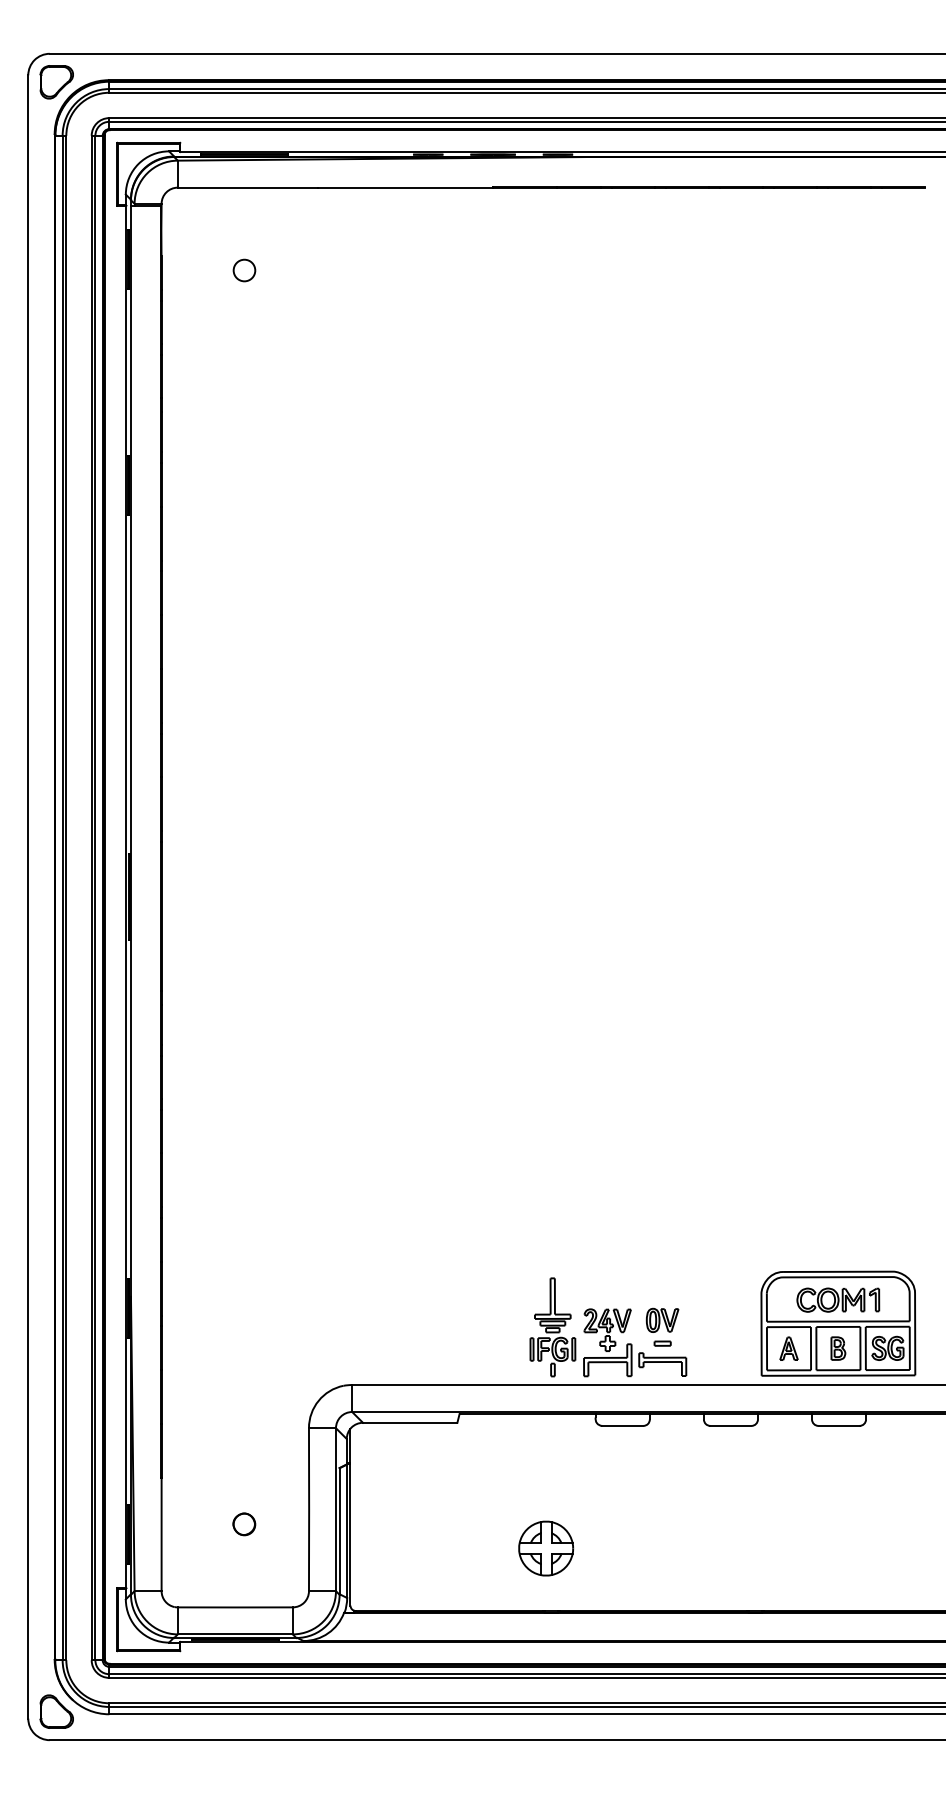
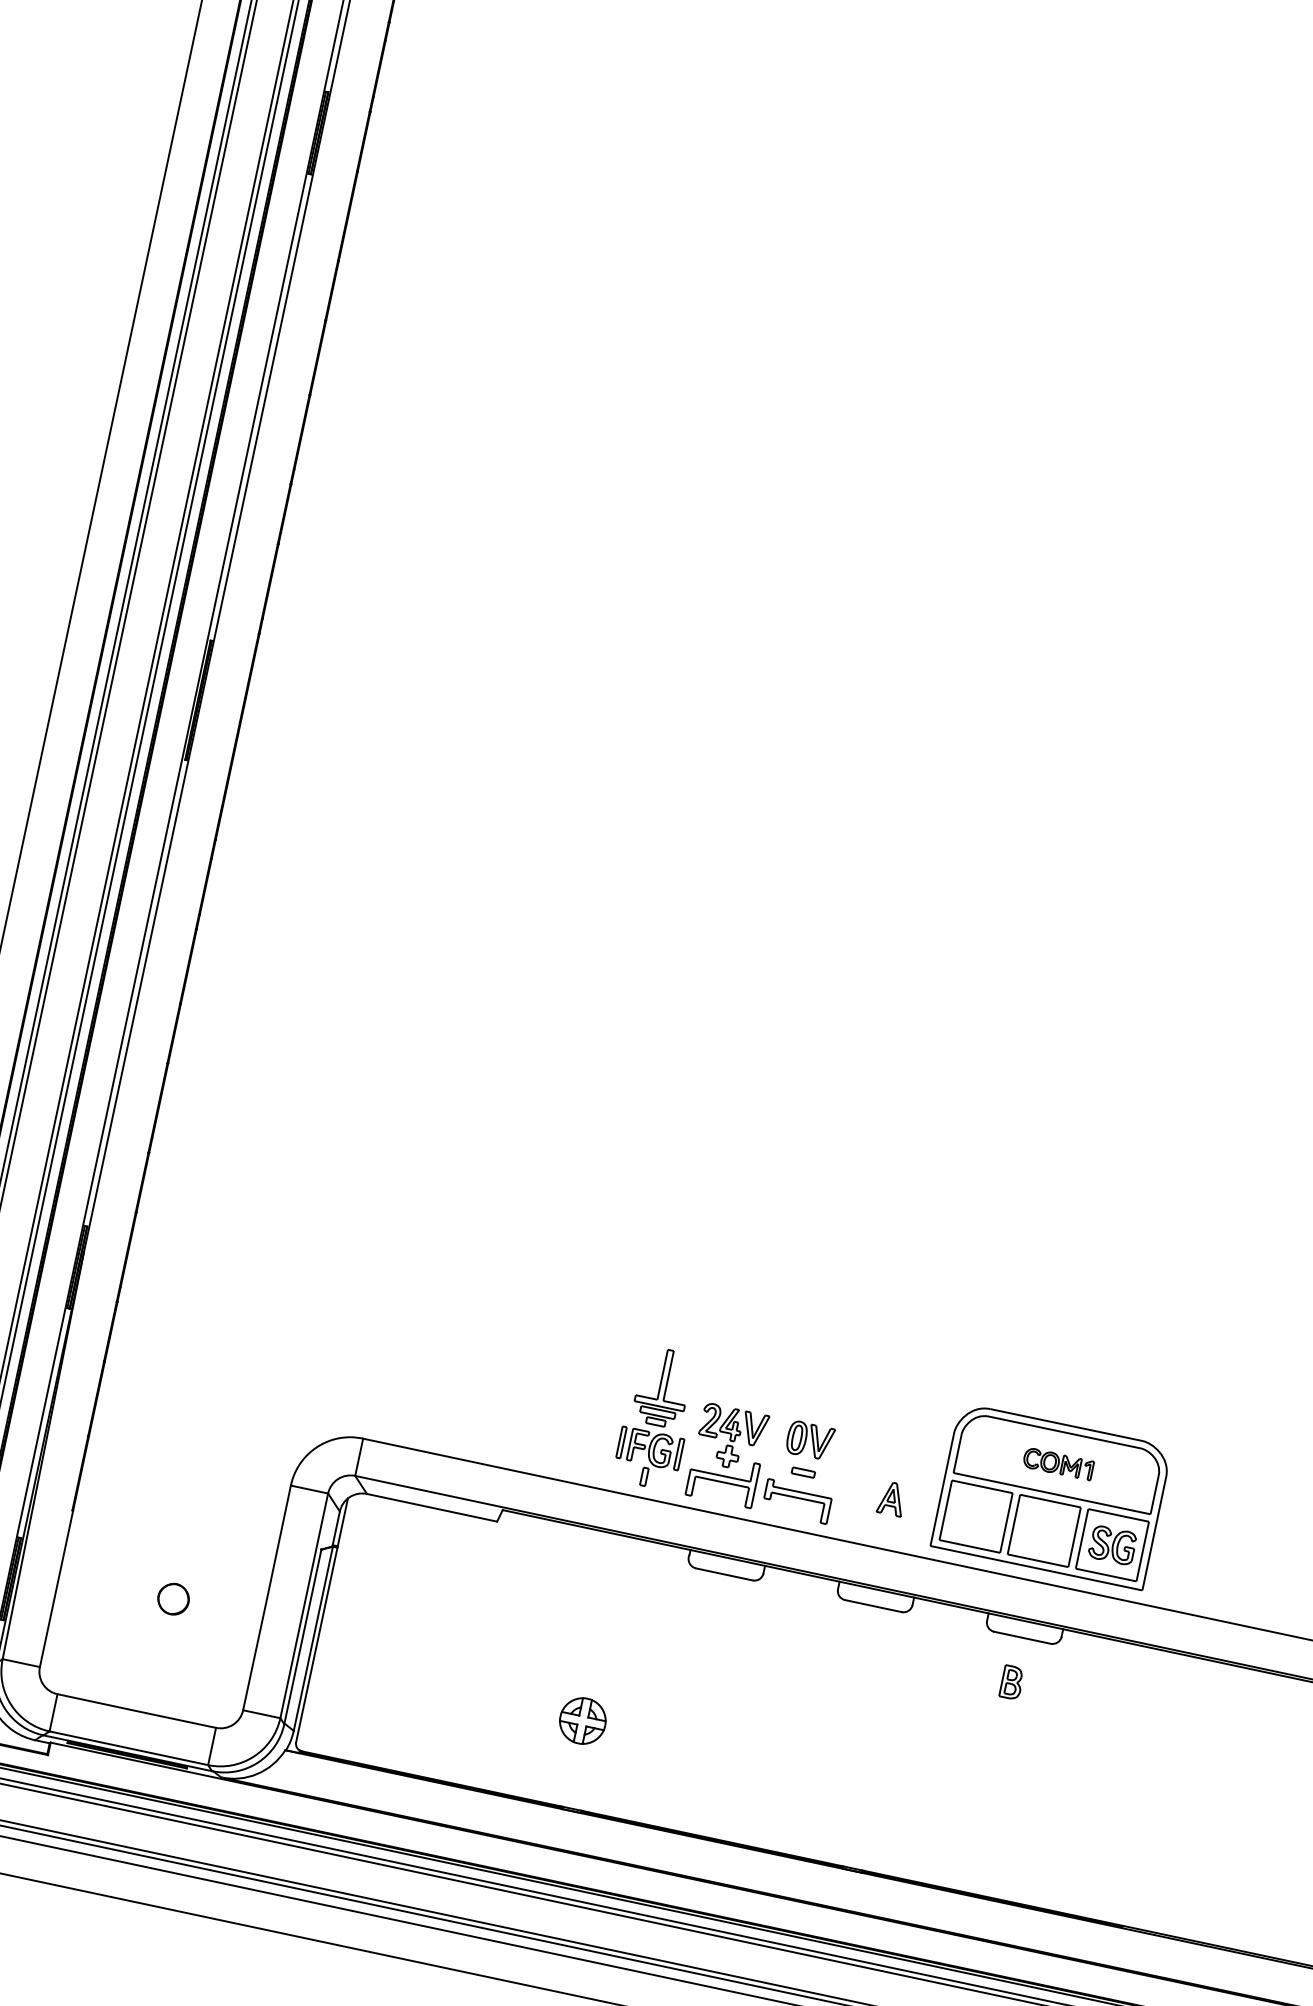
part: (838, 1299) -> (1058, 1463), size x0.6
part: (788, 1348) -> (891, 1498), moved
part: (838, 1348) -> (1012, 1682), moved
part: (546, 1548) -> (583, 1721), size x0.6

